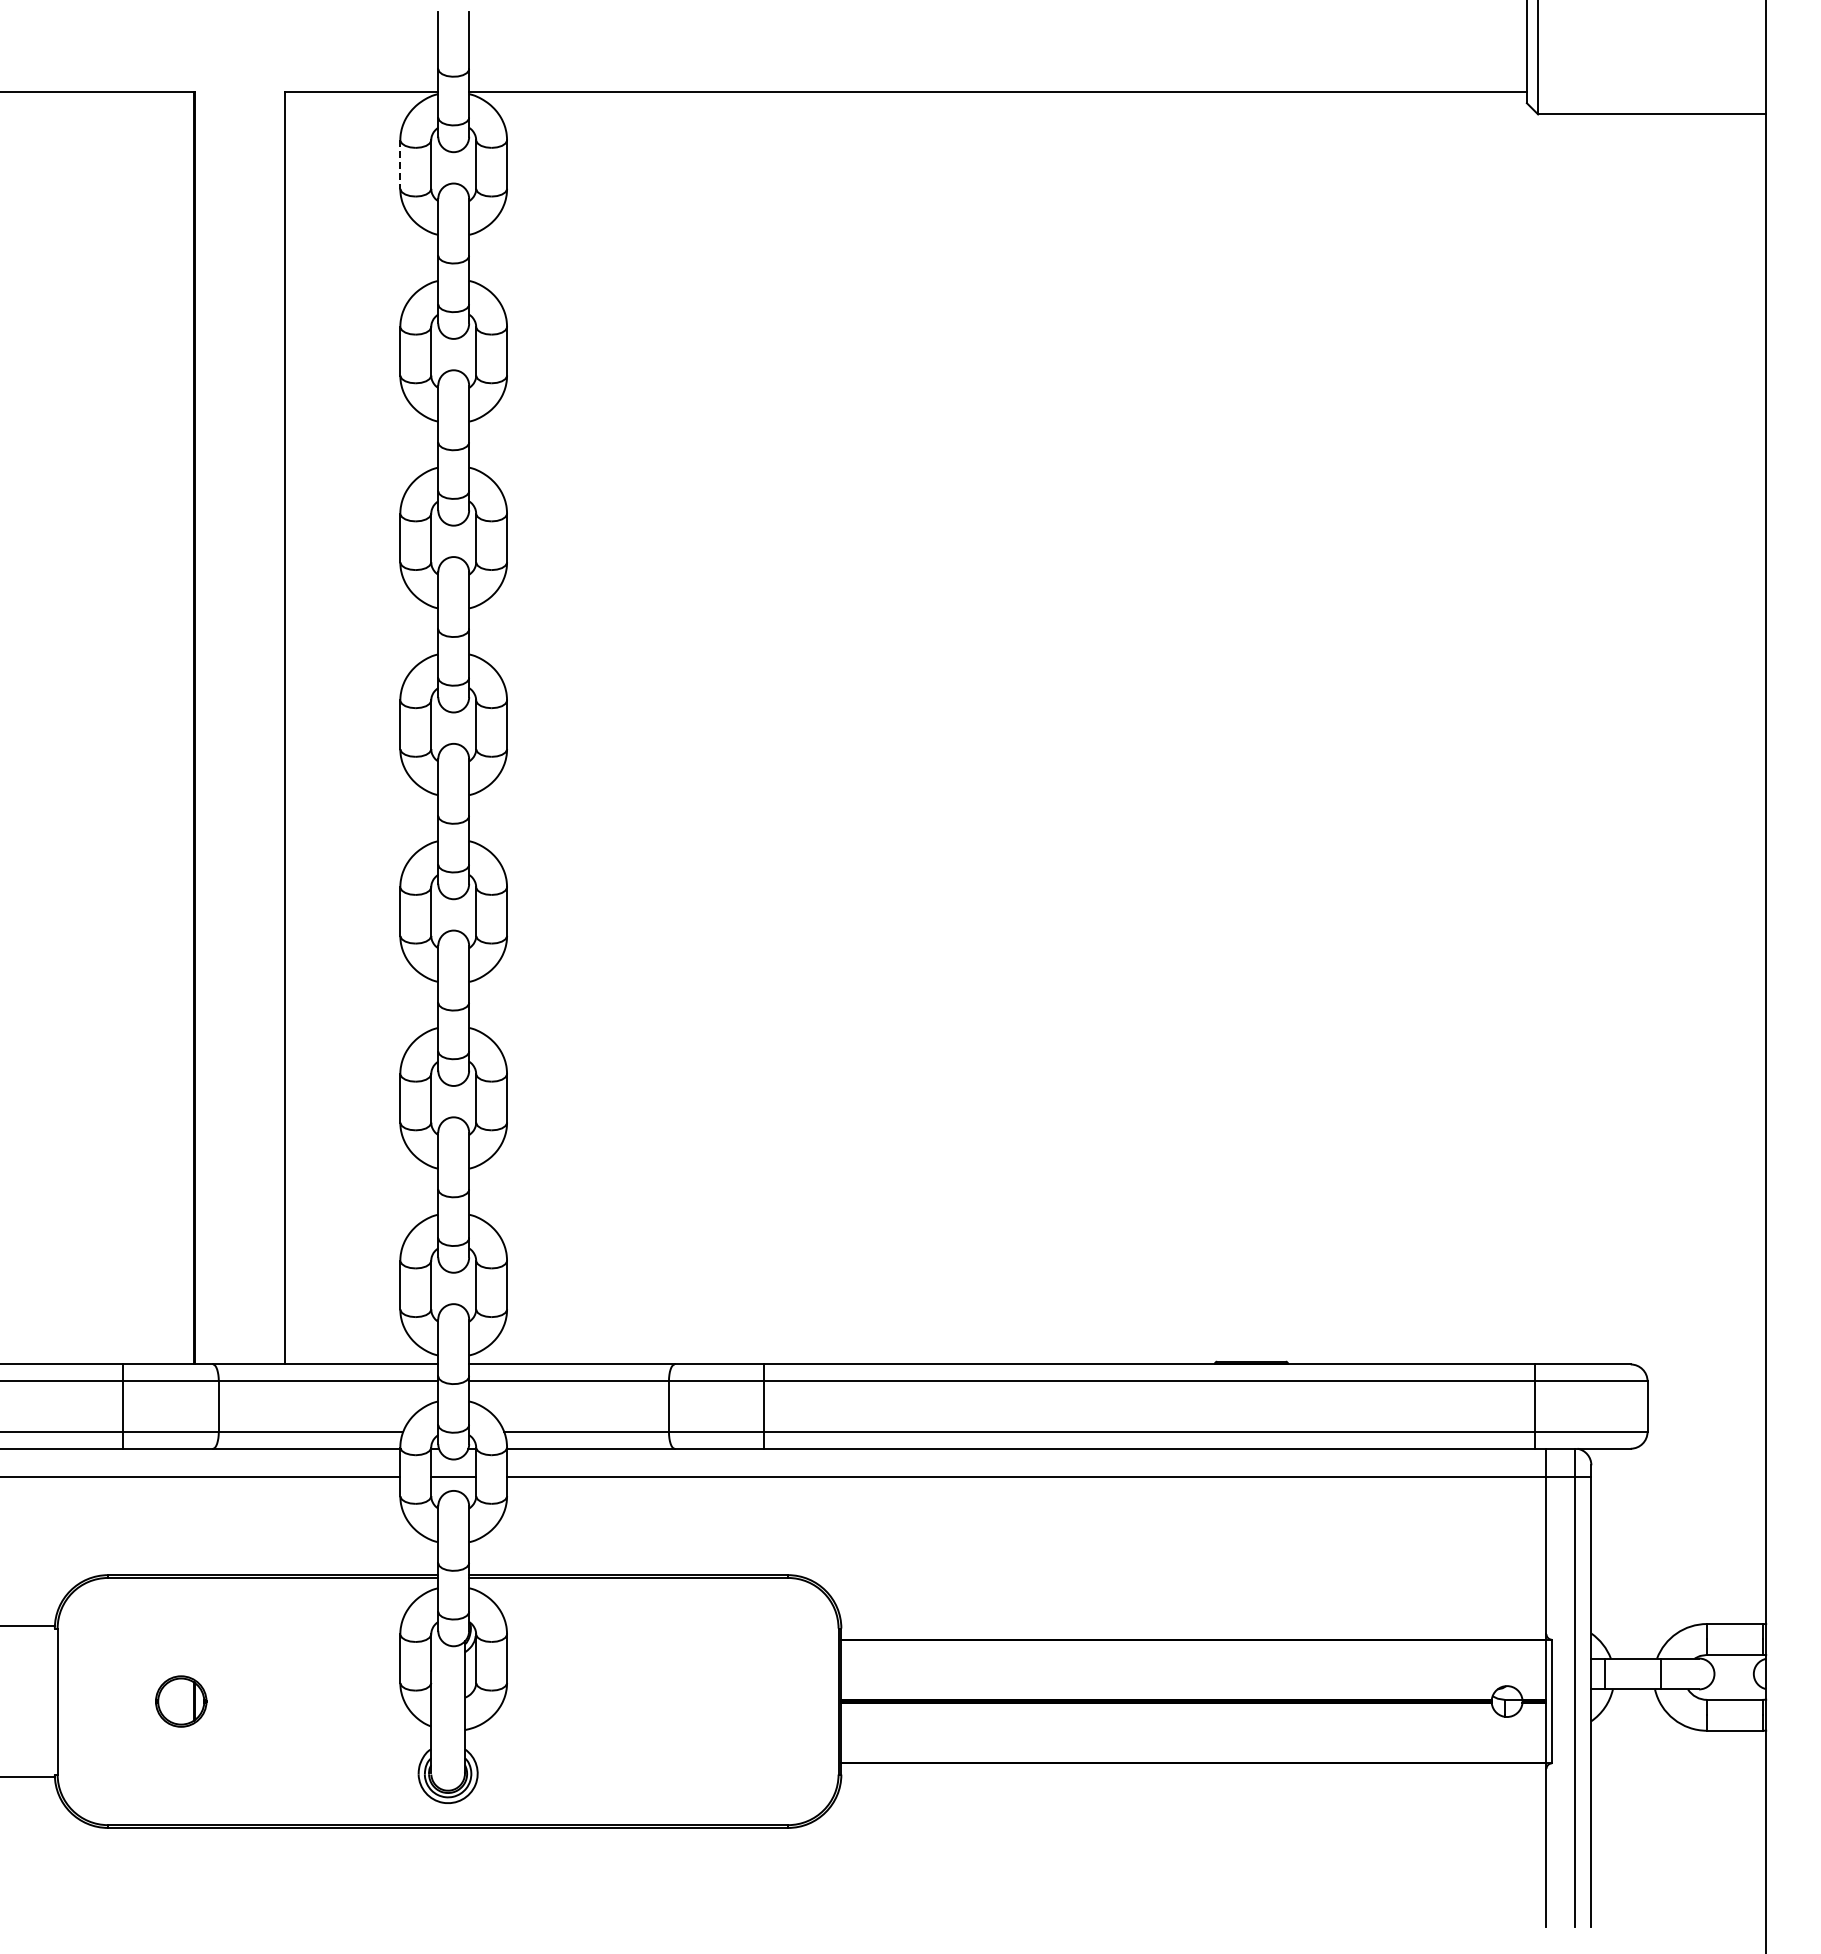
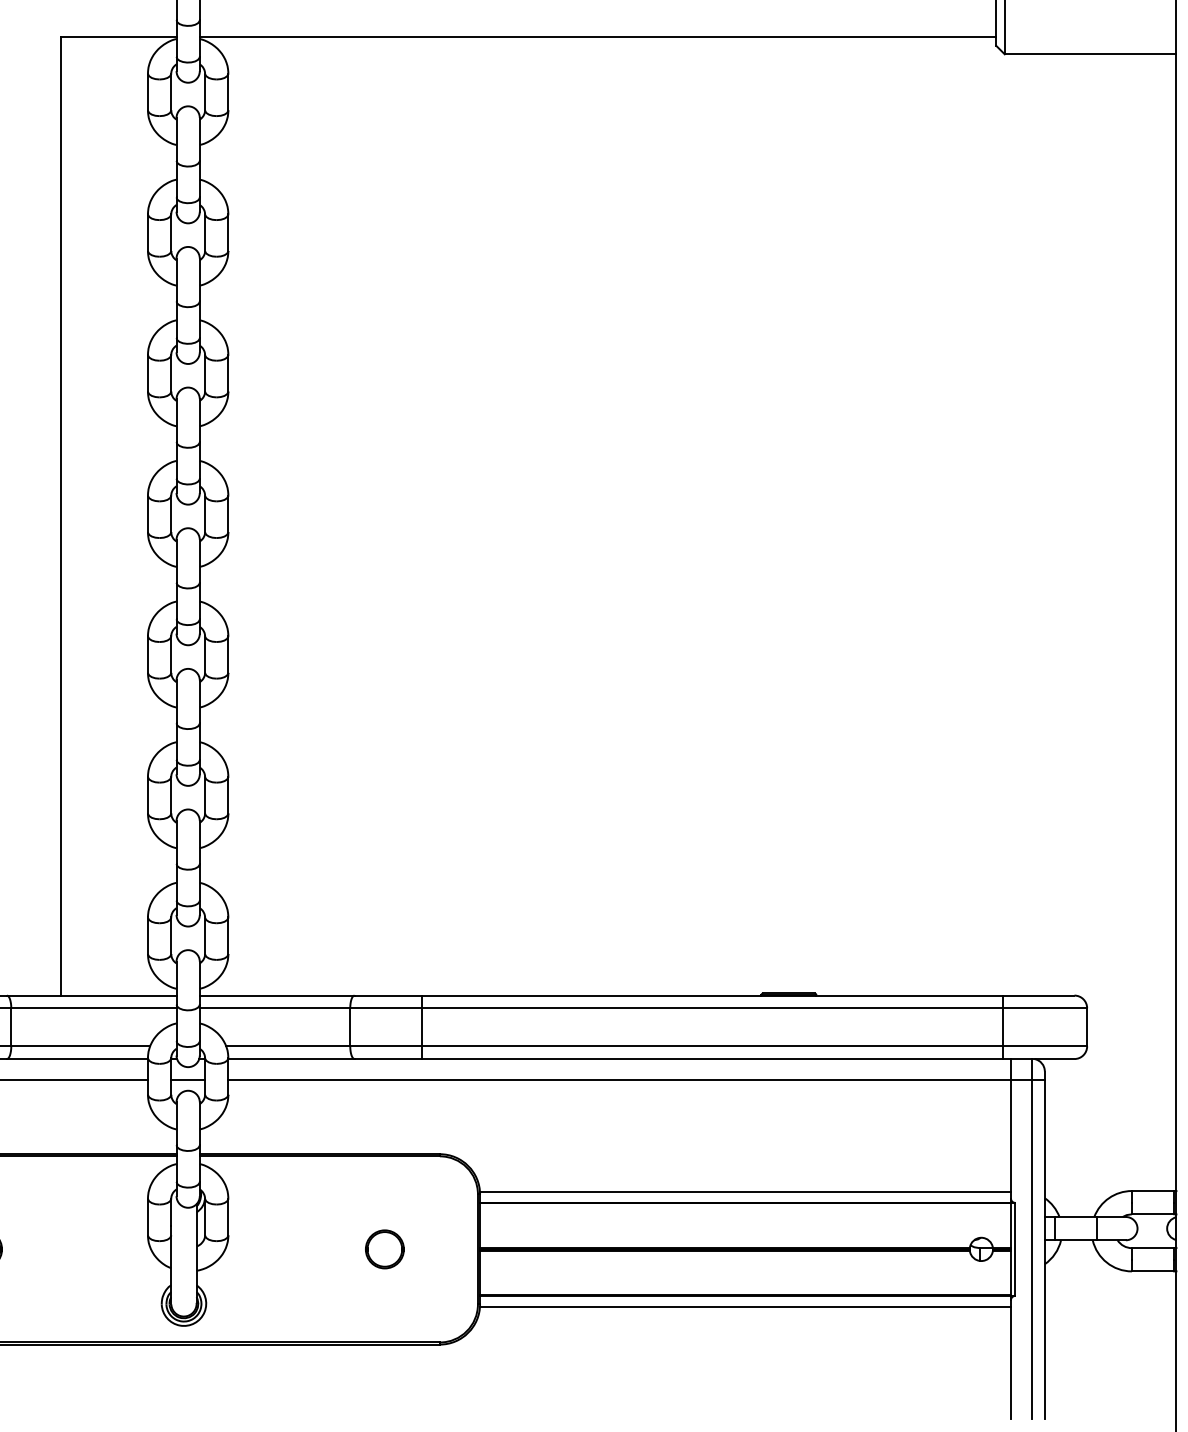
line: (400, 165) -> (148, 92), dashed -> solid
line: (1193, 1625) -> (745, 1192), added
part: (714, 1701) -> (384, 1249), added
line: (1193, 1777) -> (745, 1306), added

